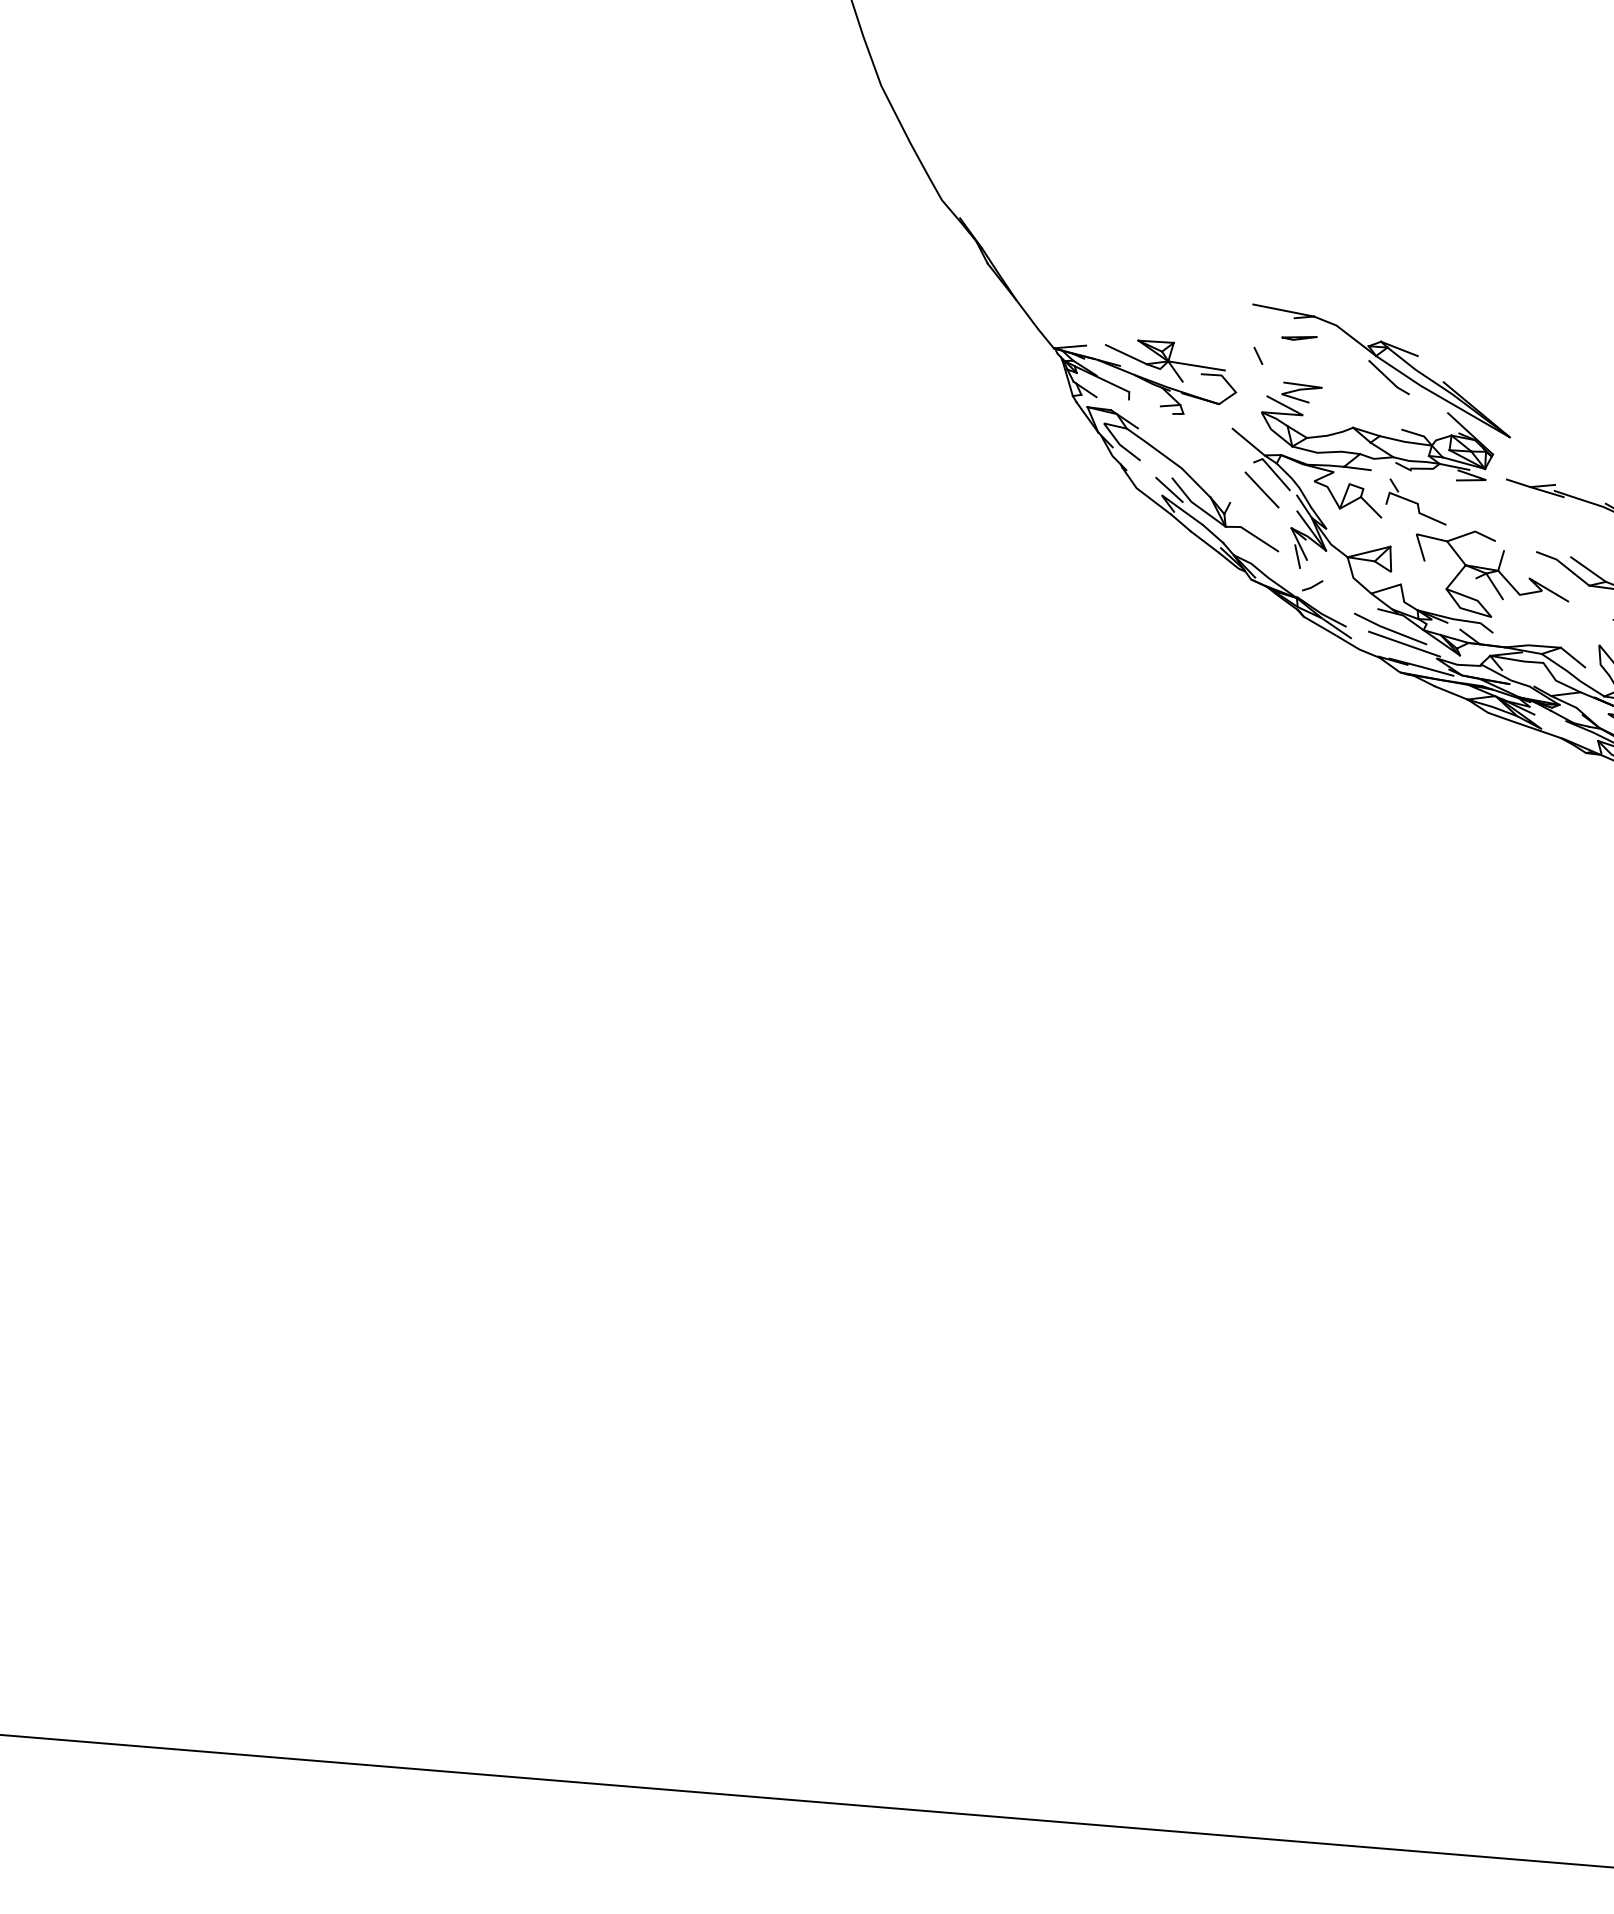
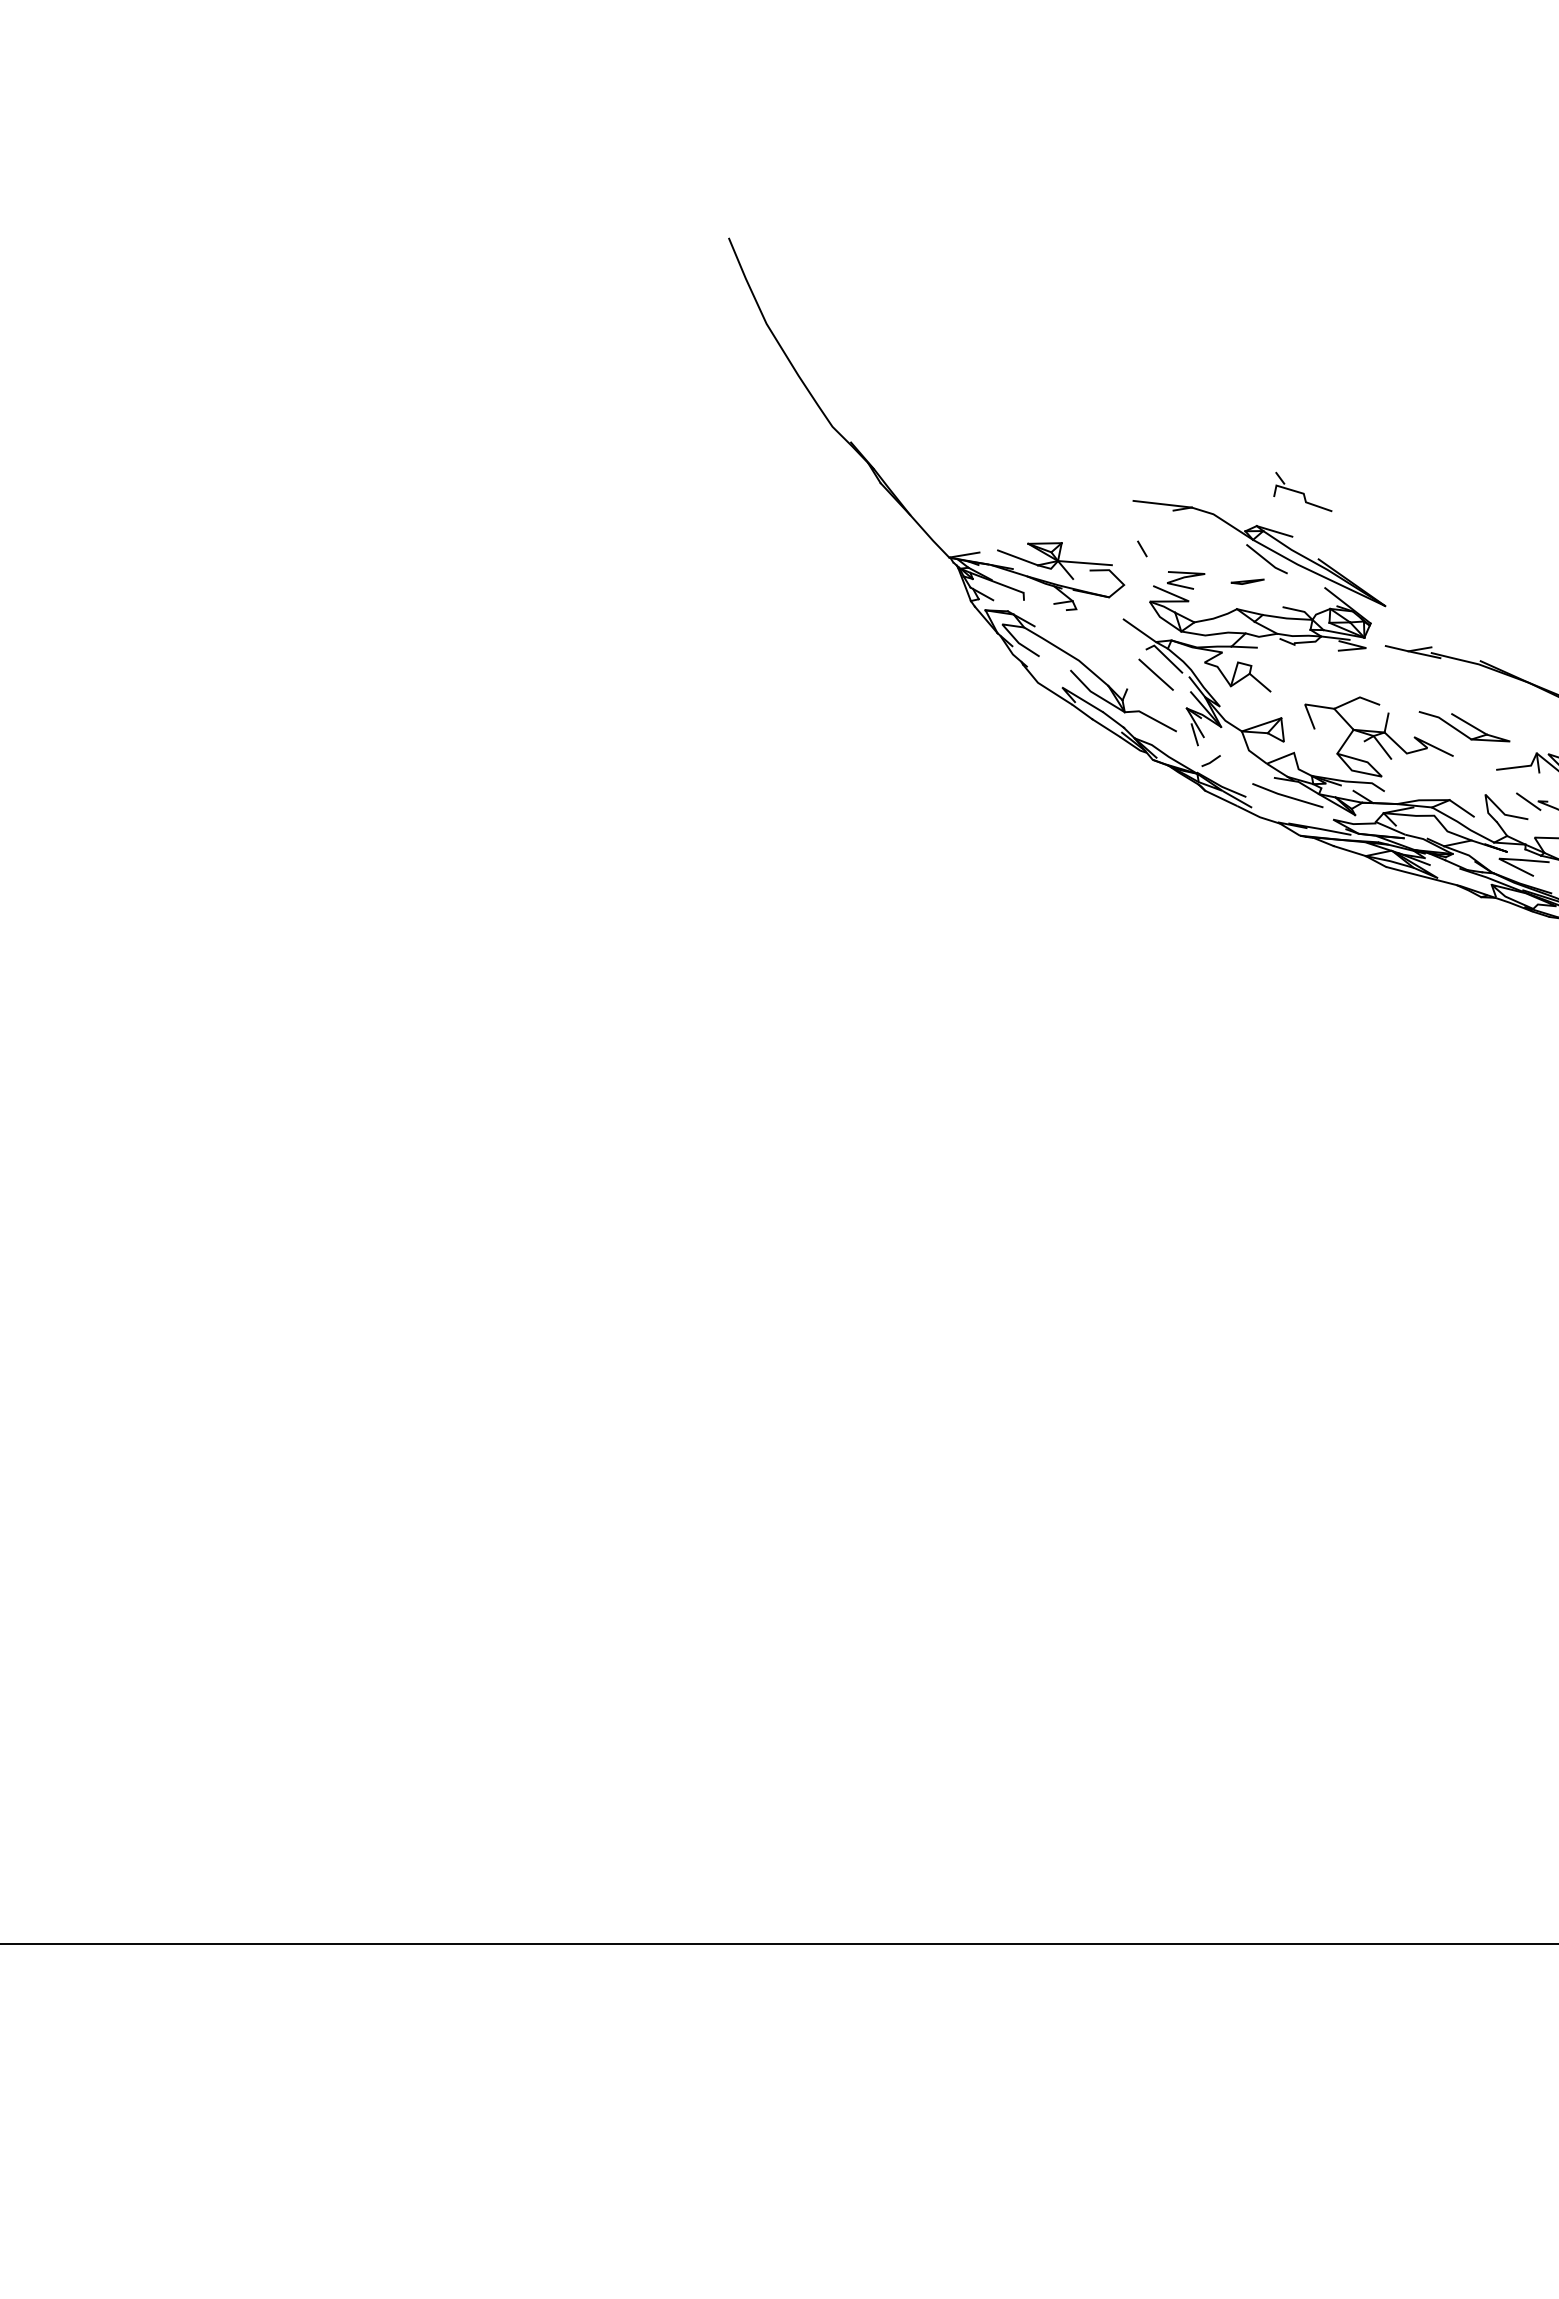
part: (1299, 337) -> (1247, 581), moved
line: (1168, 489) -> (1068, 681), removed
part: (1416, 501) -> (1302, 491), moved
line: (1403, 643) -> (1301, 808), removed

